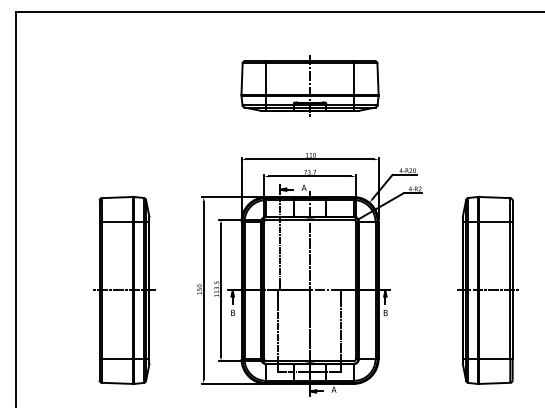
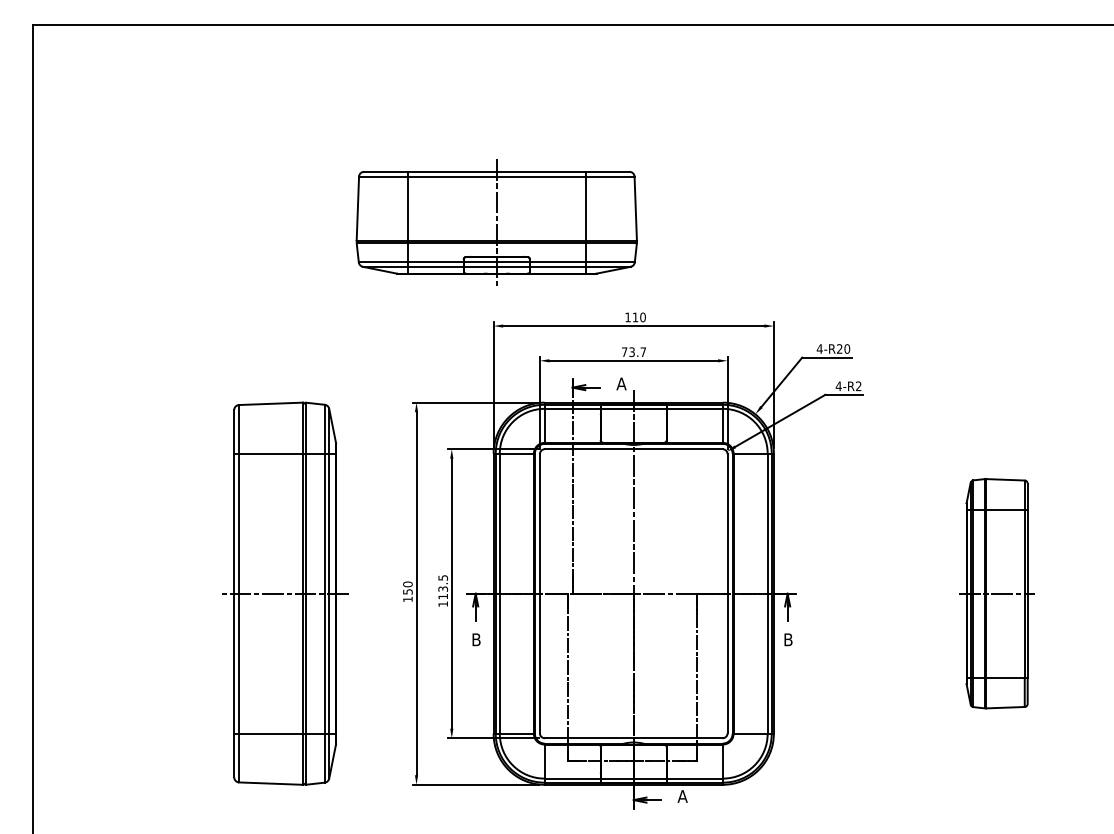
part: (309, 85) -> (495, 221), moved
part: (124, 290) -> (285, 593), moved
part: (487, 290) -> (996, 593), size x0.6

